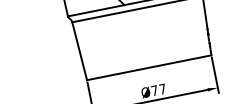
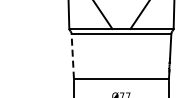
line: (79, 50) -> (72, 55), solid -> dashed

